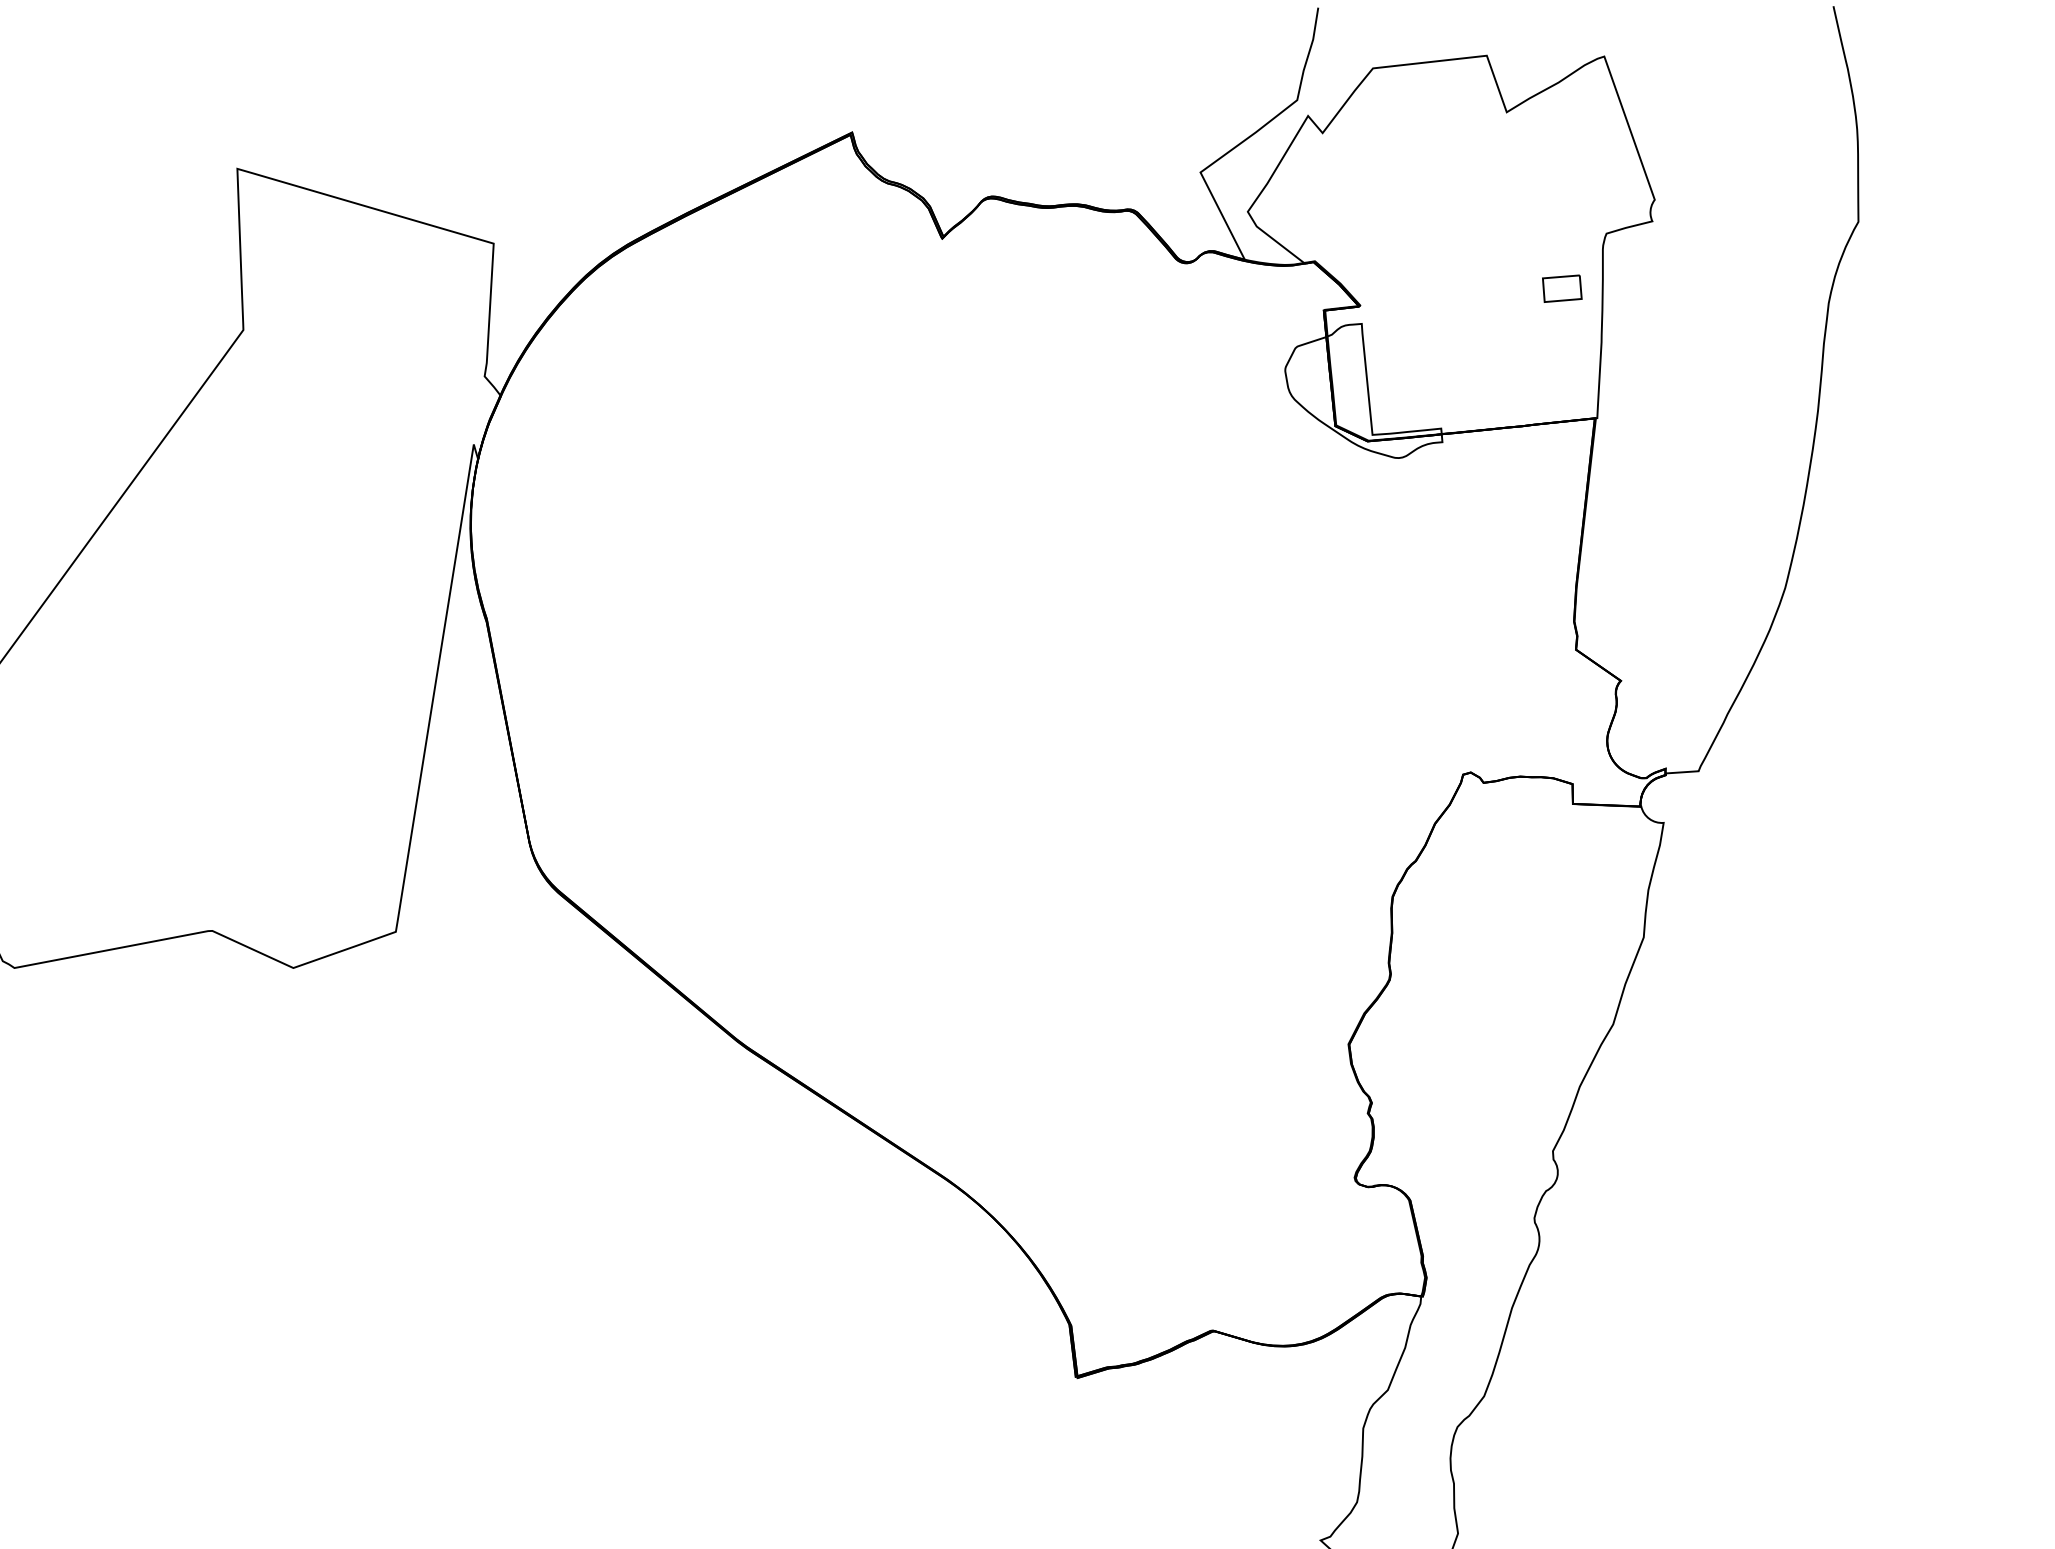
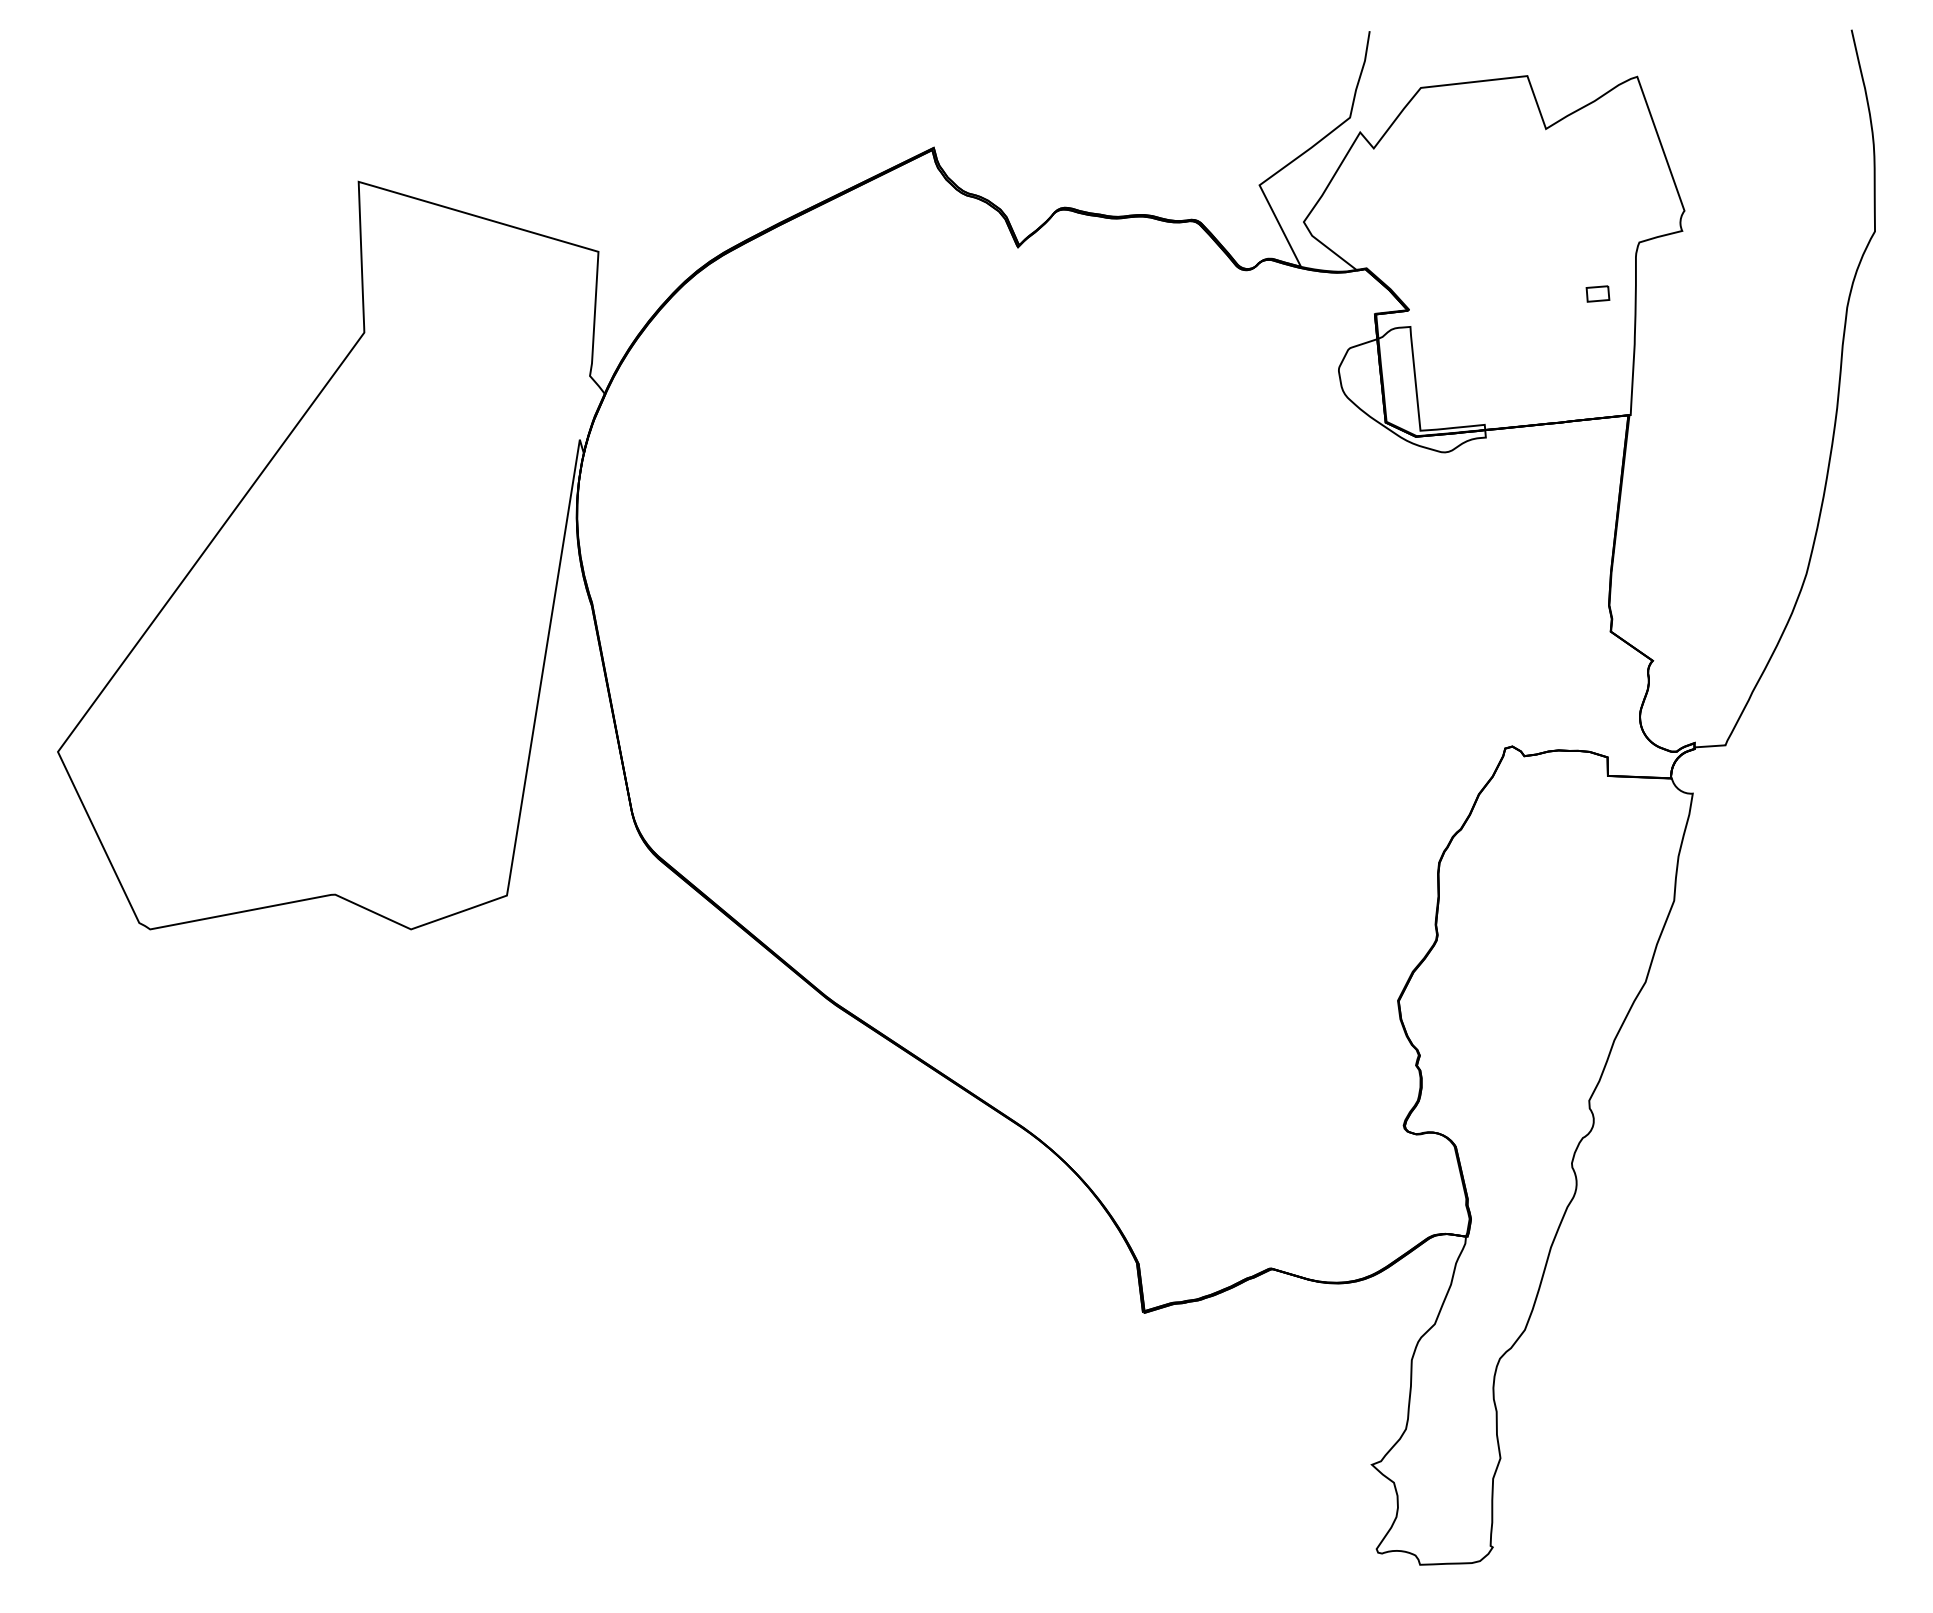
part: (1561, 288) -> (1597, 293), size x0.62

